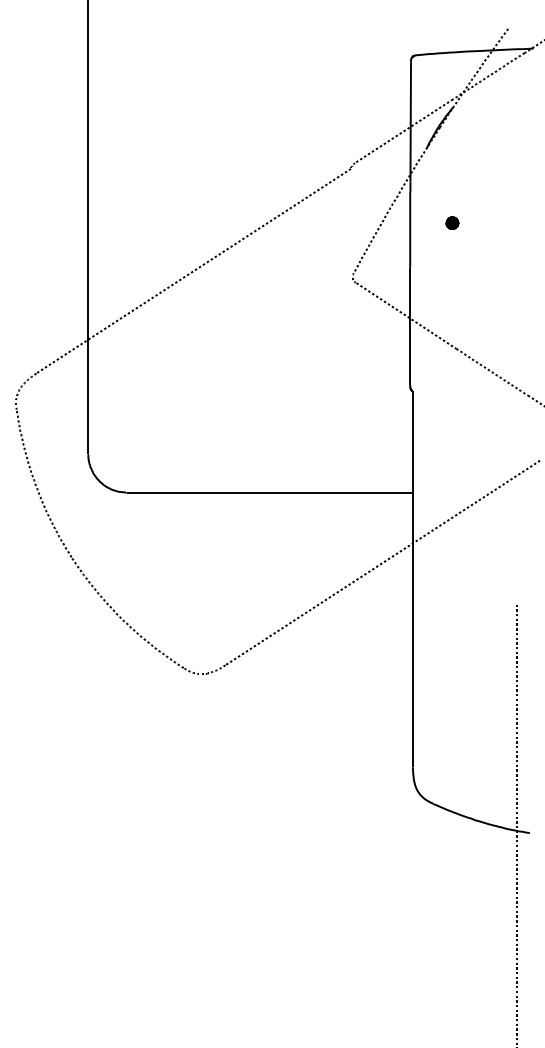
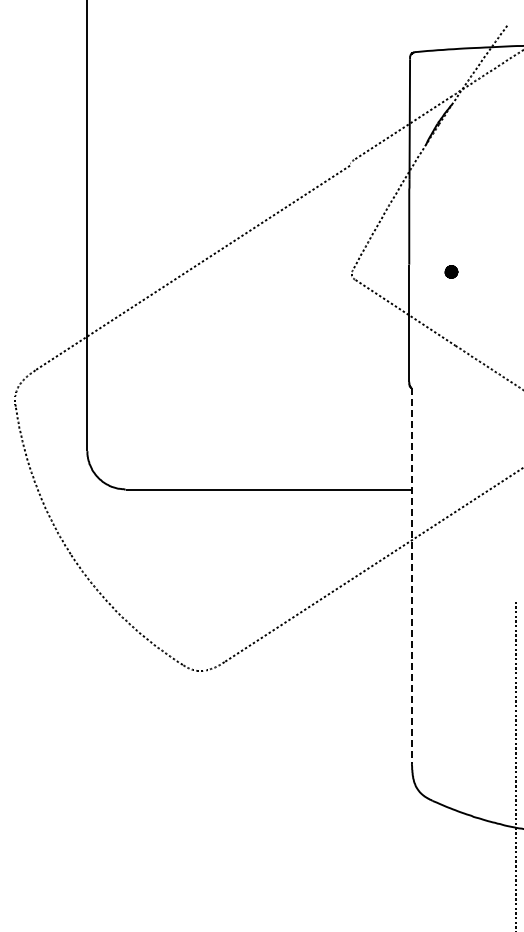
part: (452, 222) -> (451, 271), moved
line: (412, 579) -> (411, 576), solid -> dashed

